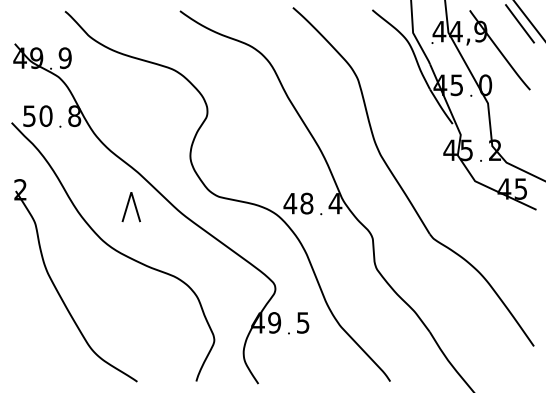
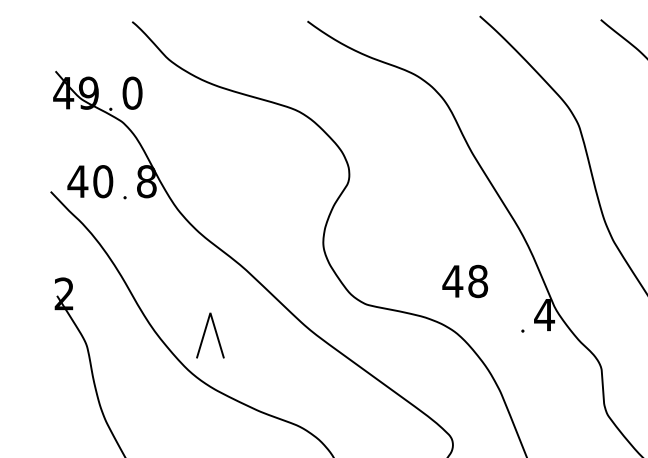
text: (64, 58) -> (131, 93), 9 -> 0
text: (29, 116) -> (77, 182), 50 -> 40
text: (298, 203) -> (465, 281), moved
part: (130, 207) -> (209, 336), moved

